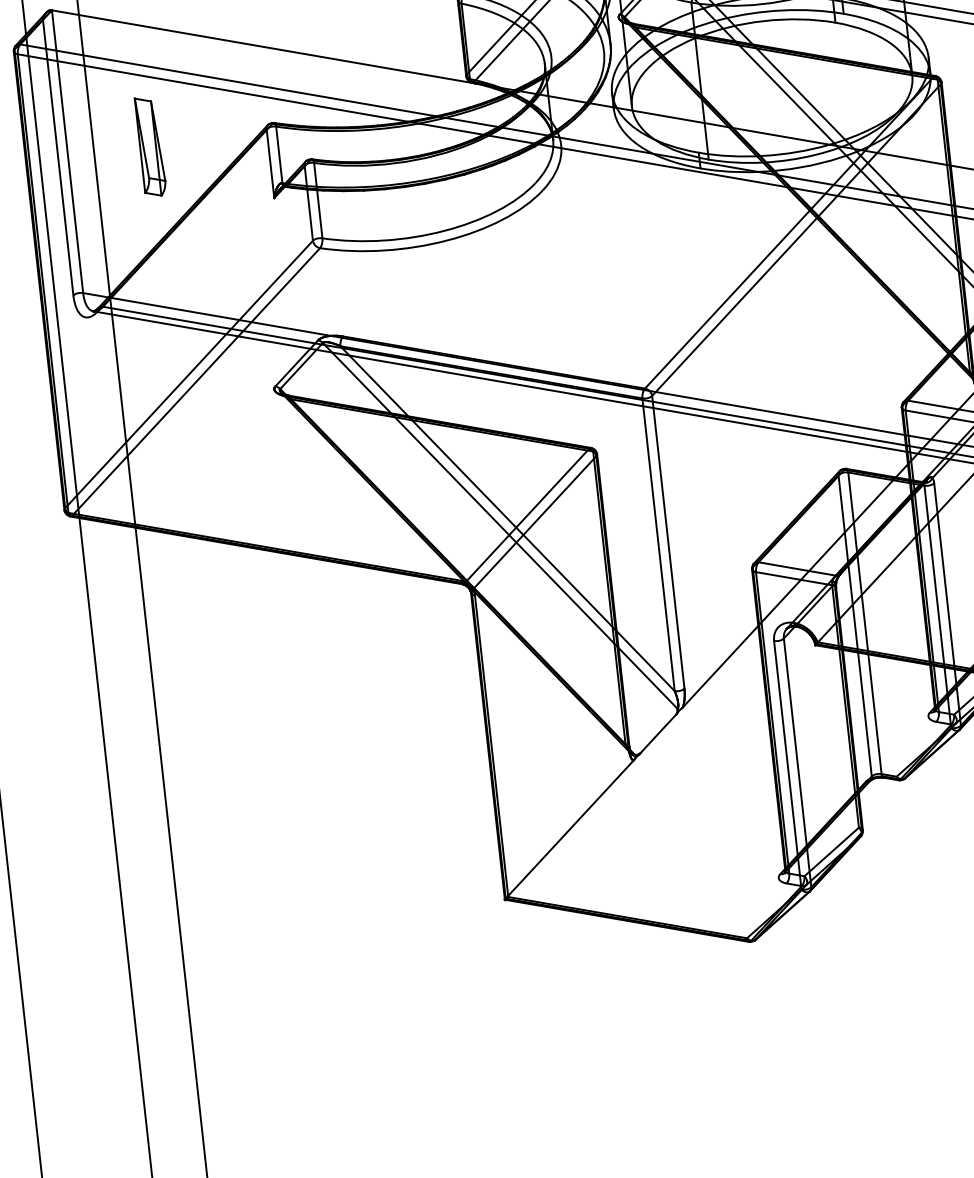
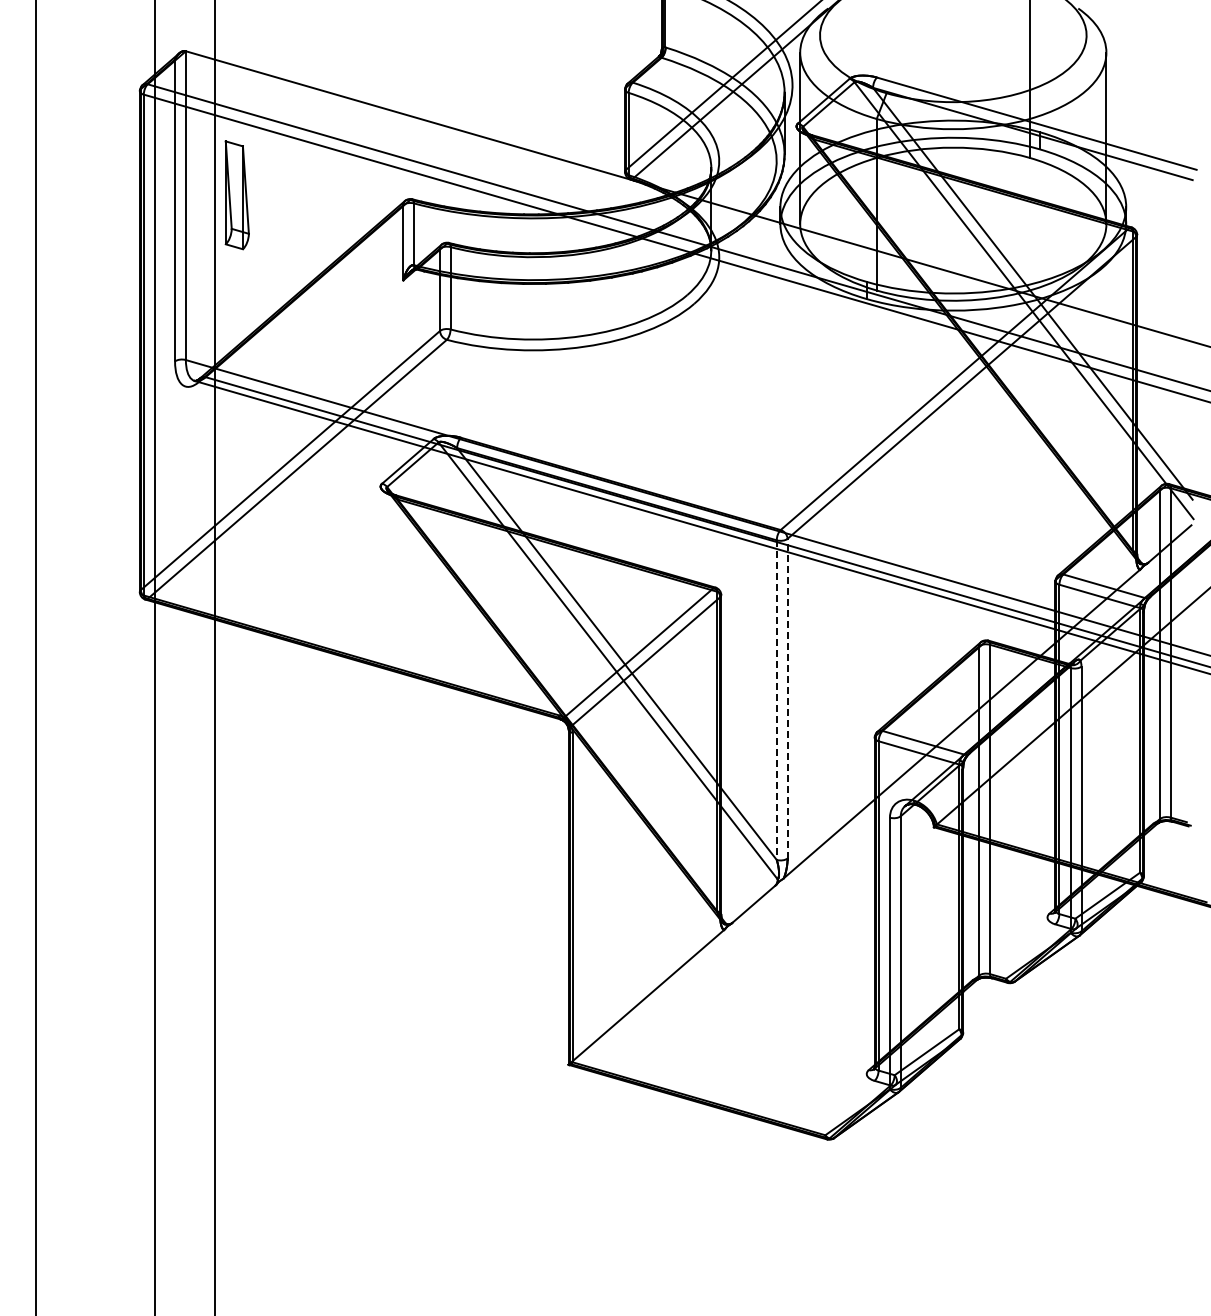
part: (150, 147) -> (236, 195), moved
line: (668, 542) -> (787, 698), solid -> dashed
line: (658, 545) -> (776, 700), solid -> dashed

